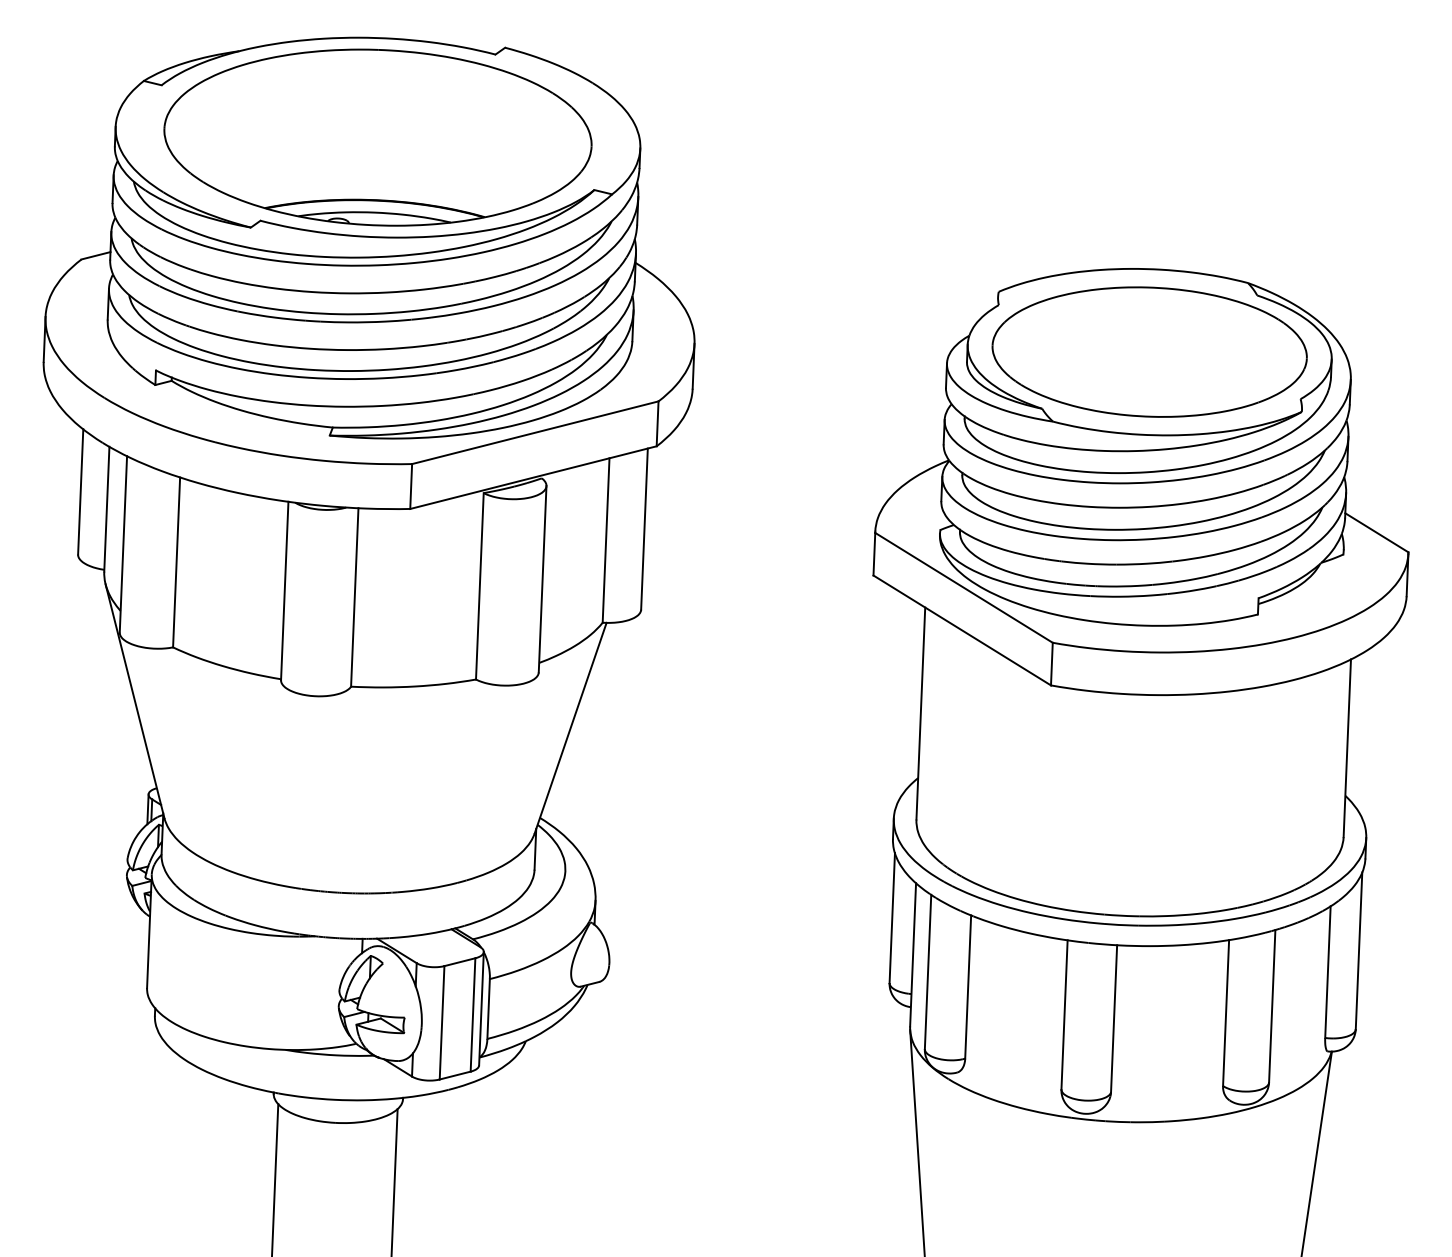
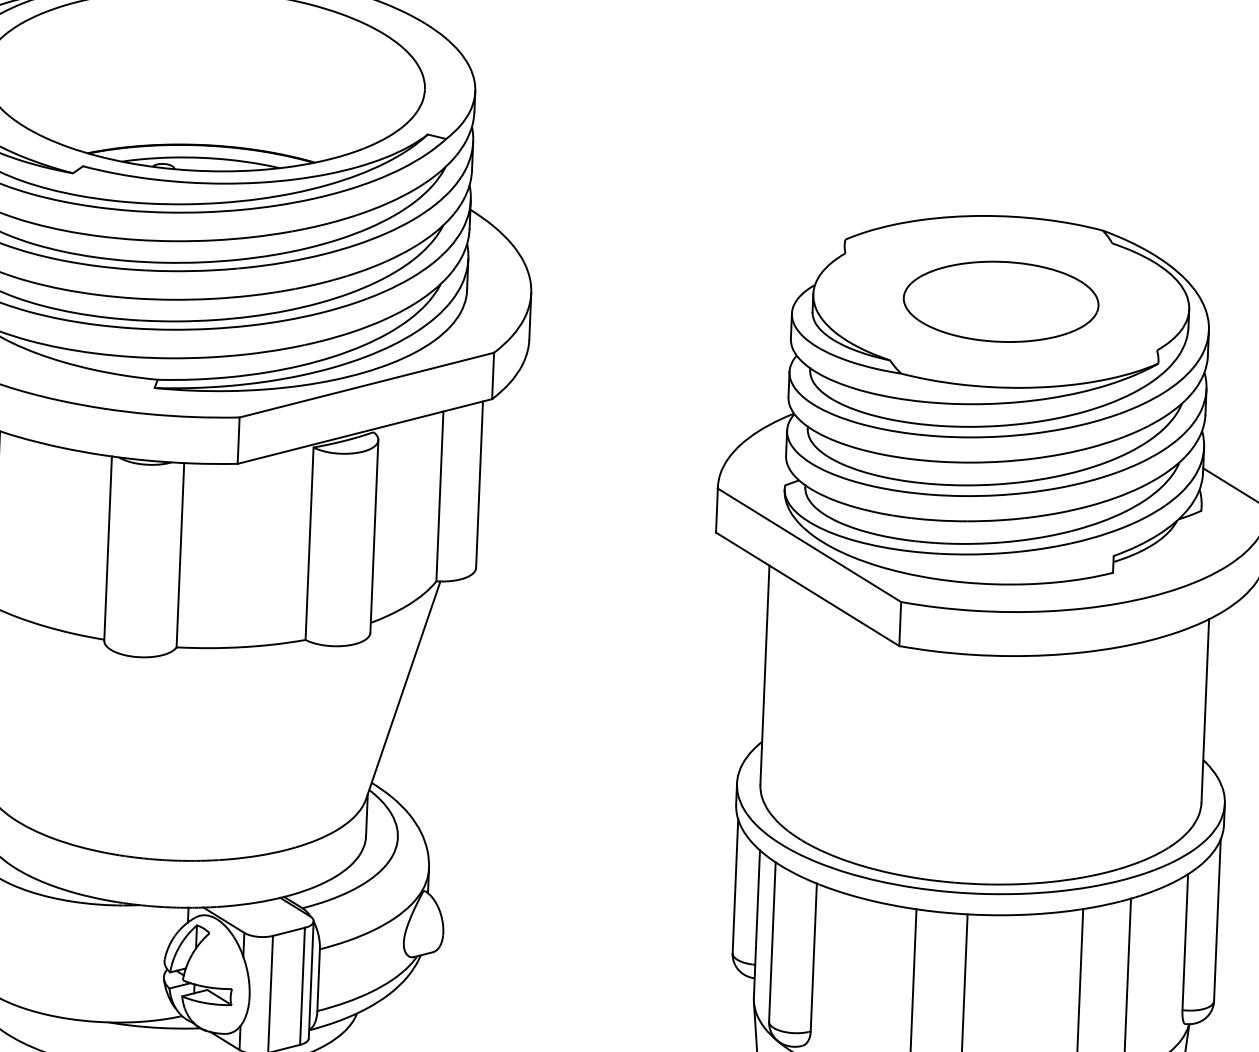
part: (1149, 351) -> (1001, 301), size x0.6

